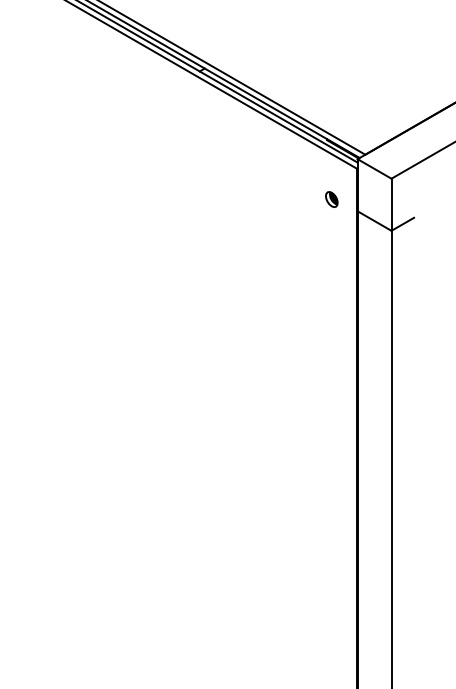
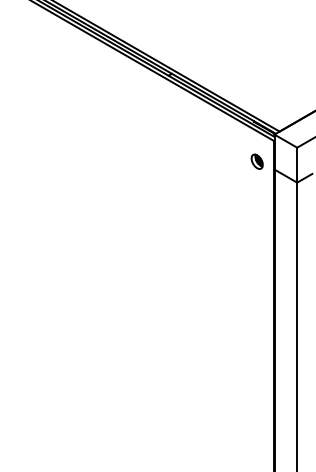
part: (330, 199) -> (256, 161), size x1.43

